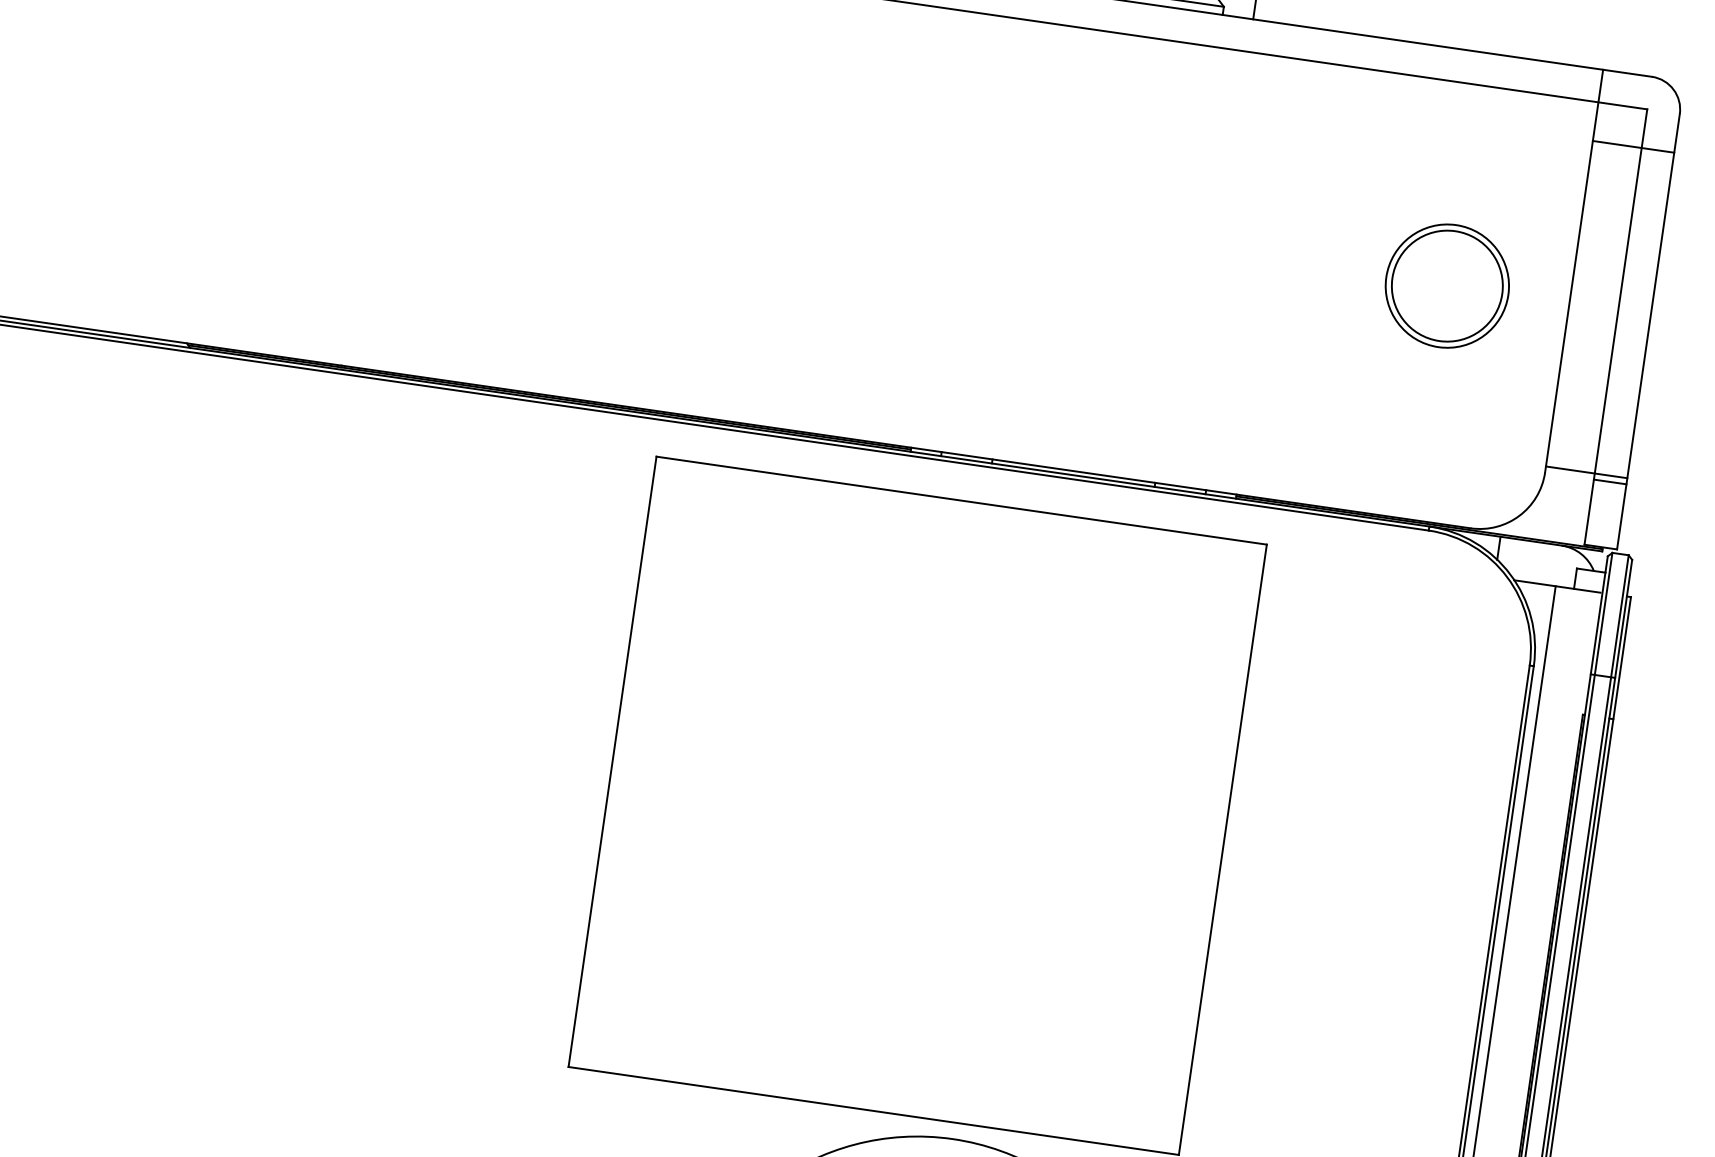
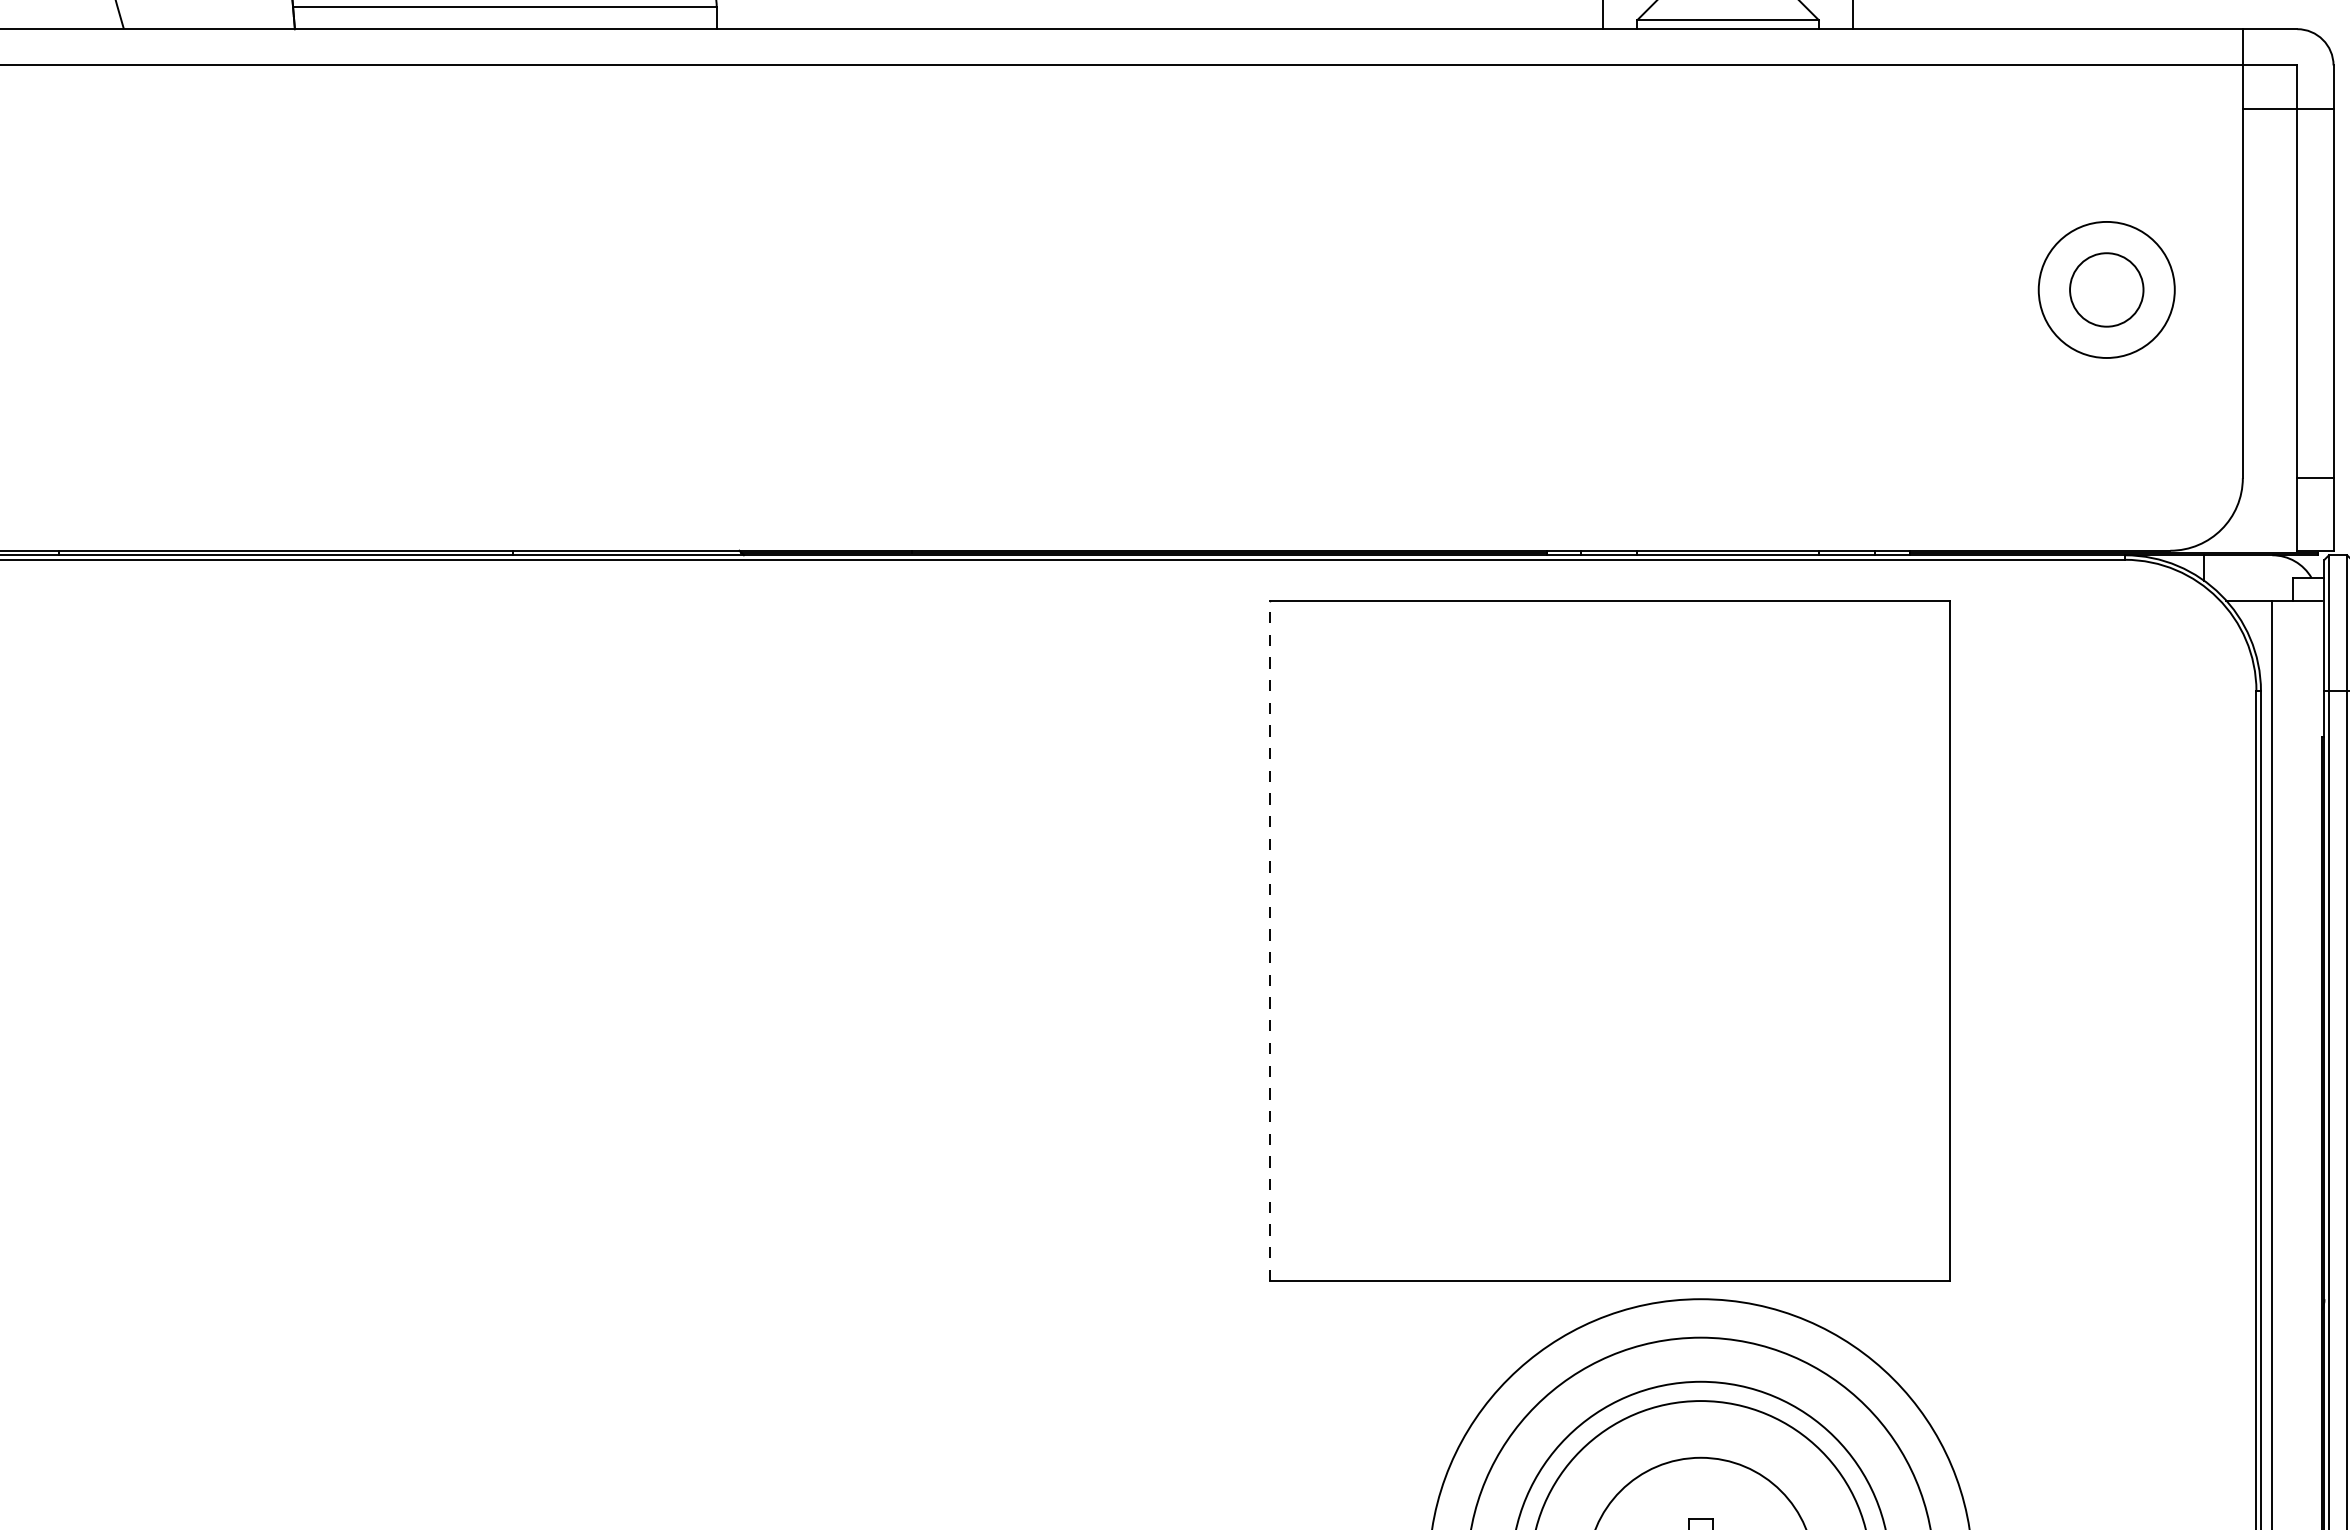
circle: (1447, 285) -> (2106, 289), size x0.6
line: (1586, 472) -> (2287, 471), removed
line: (613, 761) -> (1270, 940), solid -> dashed

